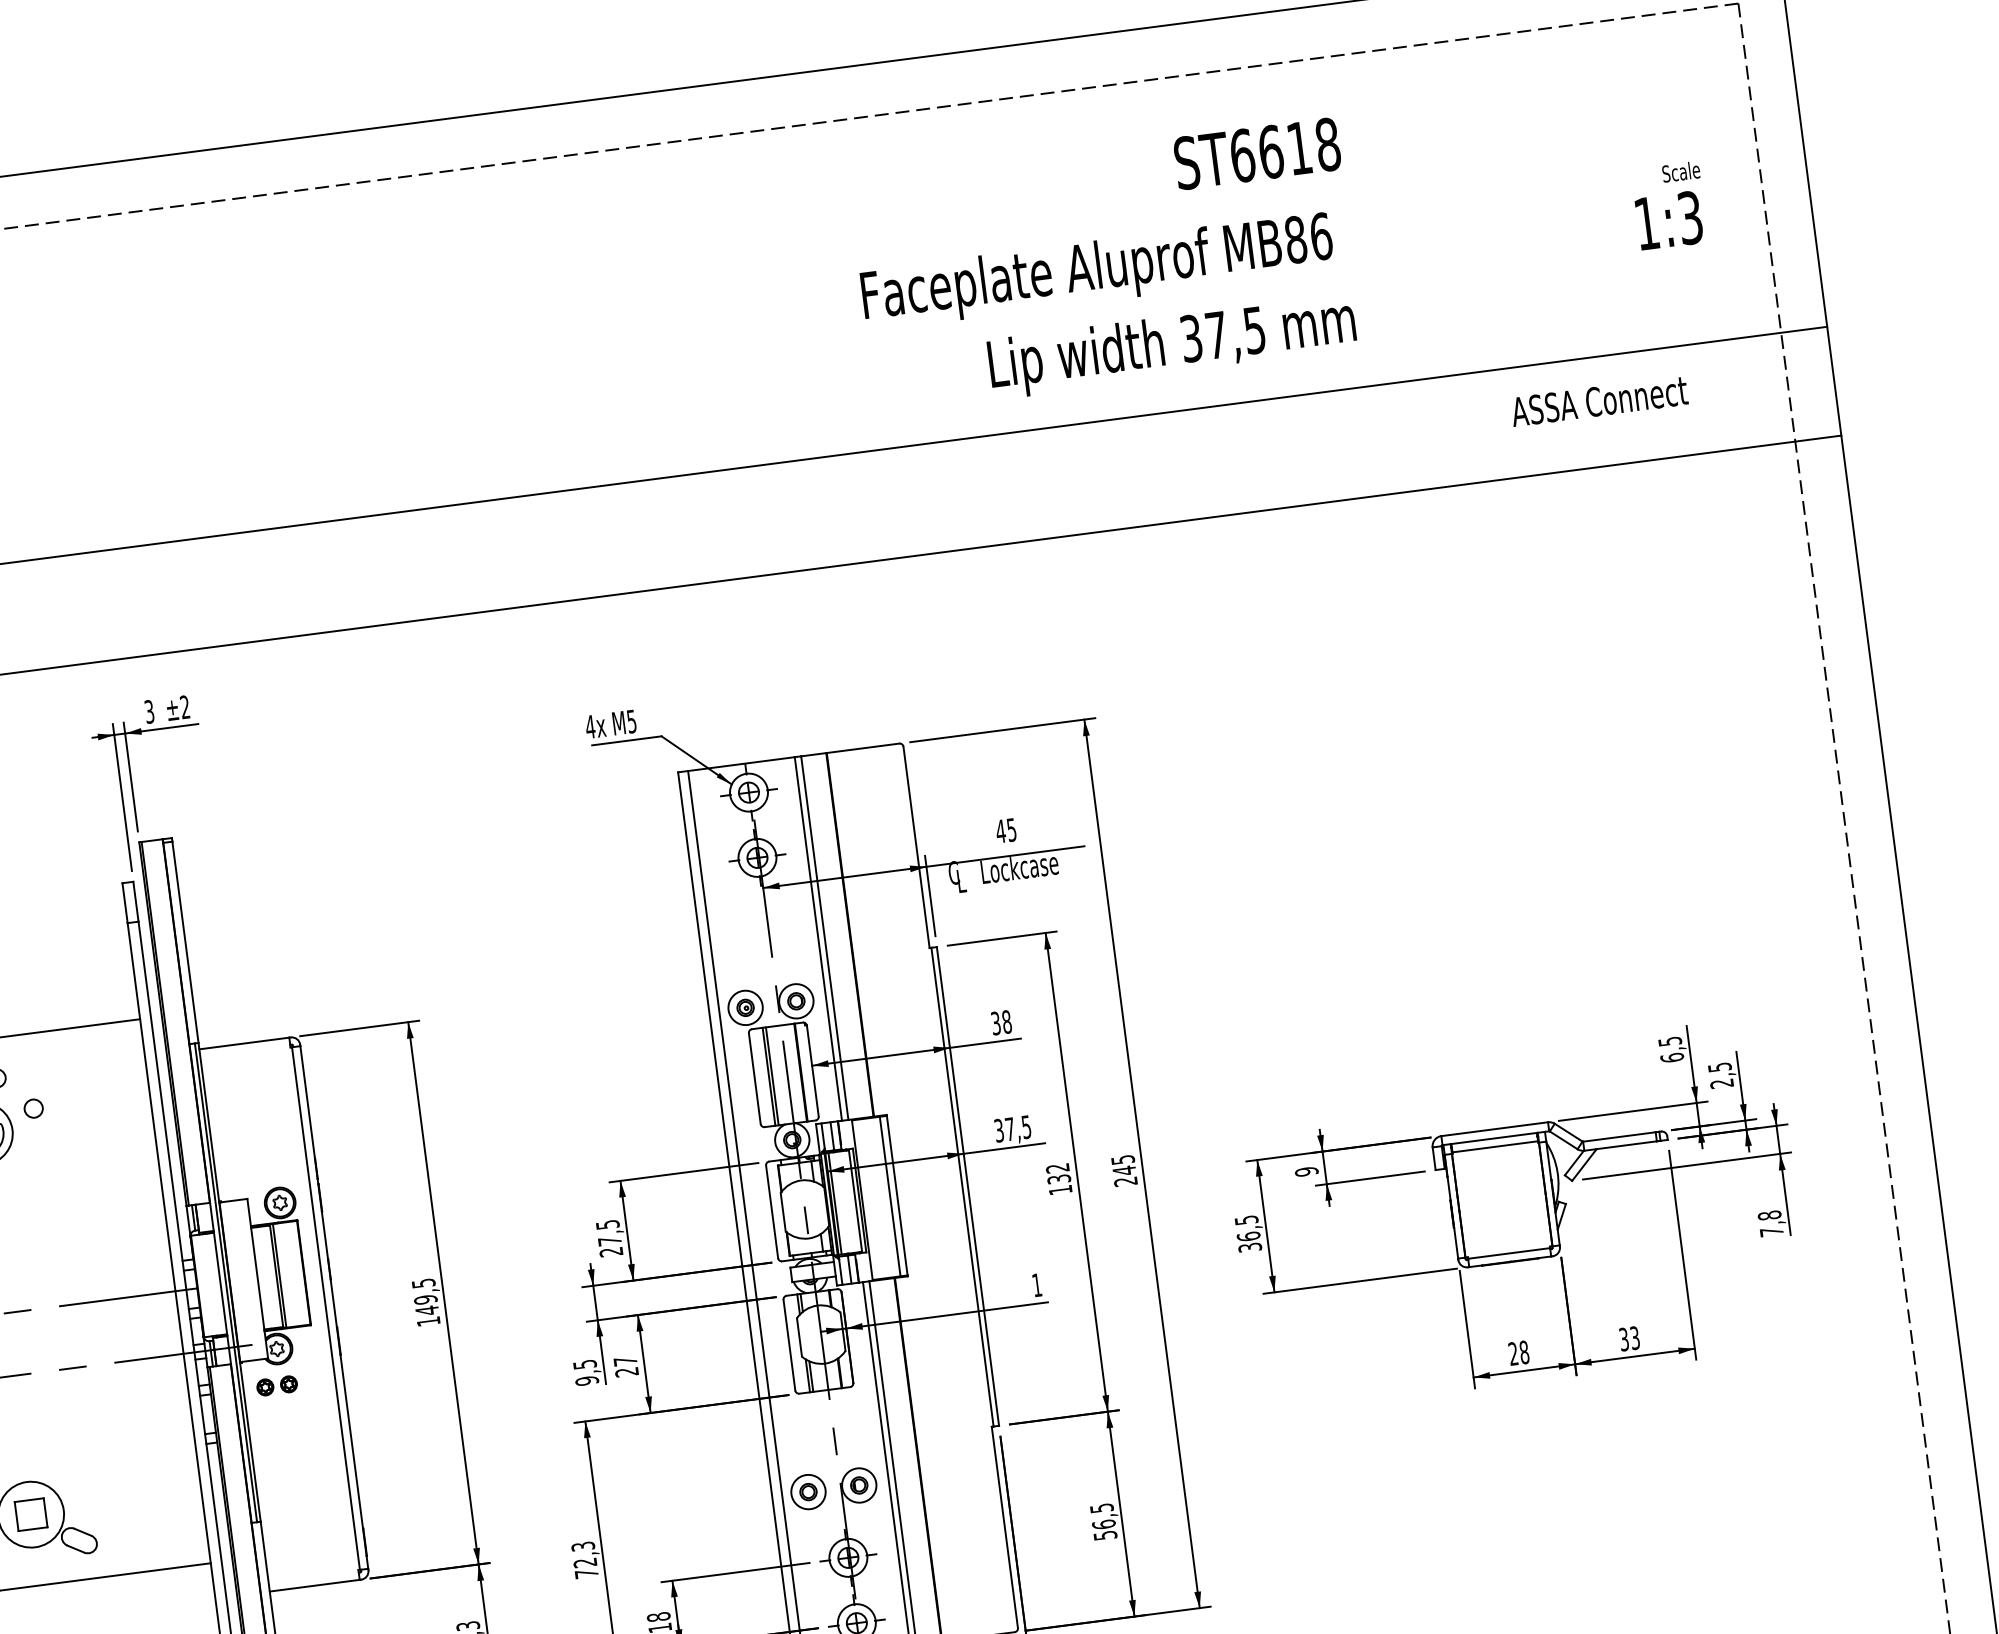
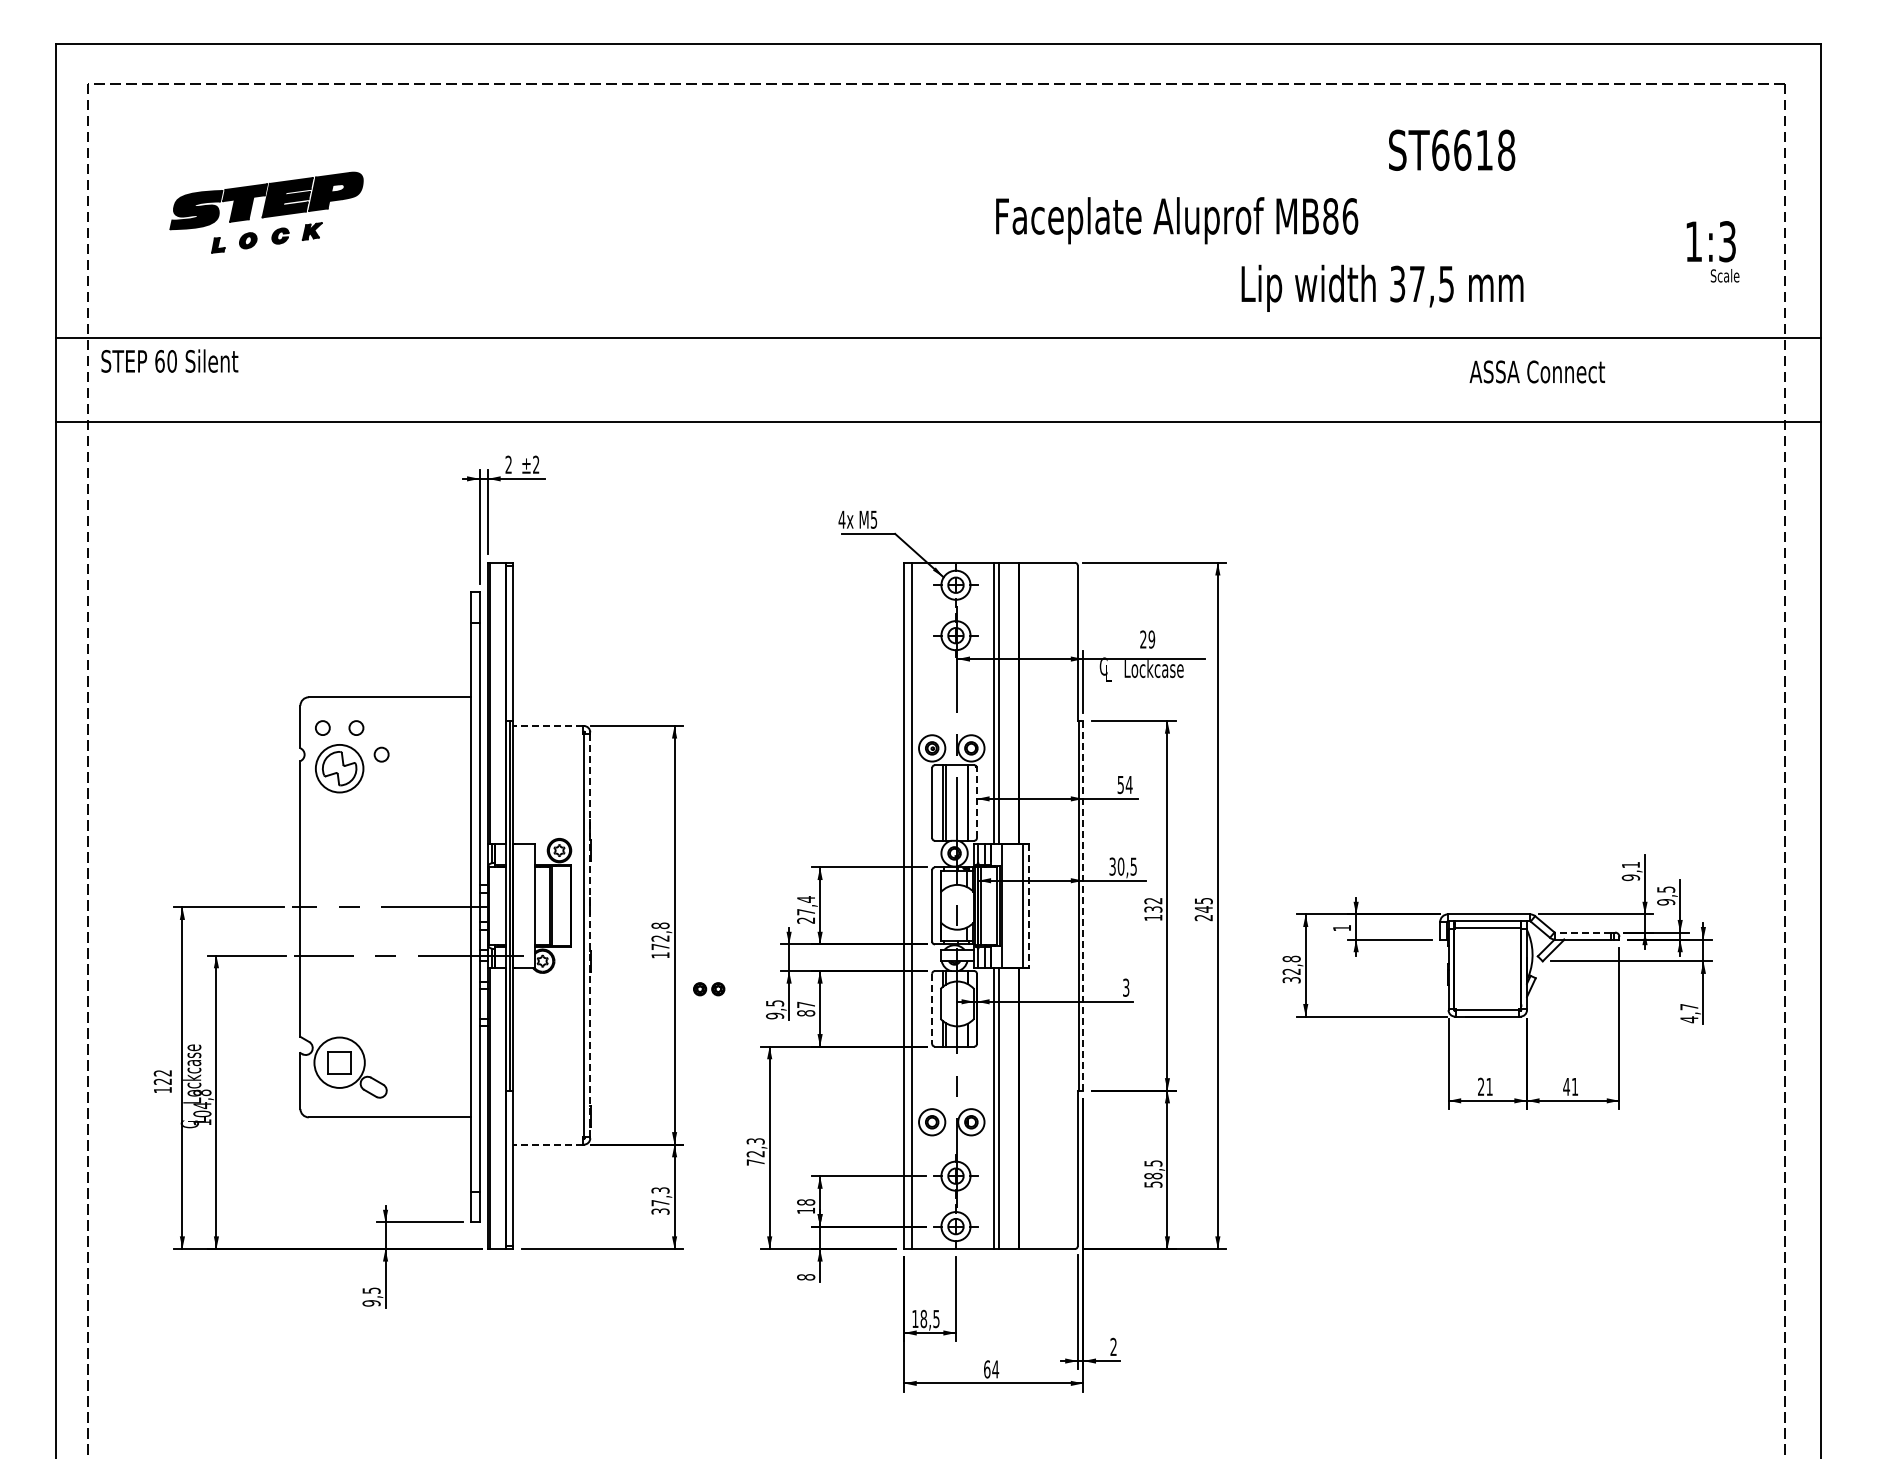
text: (1257, 152) -> (1452, 149), moved
text: (1680, 171) -> (1724, 275), moved
text: (1098, 270) -> (1177, 220), moved
text: (1172, 345) -> (1382, 287), moved
text: (1599, 400) -> (1537, 371), moved
text: (149, 711) -> (508, 464), 3 -> 2
text: (1006, 830) -> (1147, 639), 45 -> 29
text: (1002, 1022) -> (1125, 784), 38 -> 54
line: (244, 1042) -> (548, 725), solid -> dashed
text: (1670, 1049) -> (1630, 871), 6,5 -> 9,1
line: (812, 1070) -> (976, 802), solid -> dashed
text: (1722, 1083) -> (1666, 902), 2,5 -> 9,5
text: (1009, 1129) -> (1120, 866), 37,5 -> 30,5
line: (1618, 1136) -> (1582, 932), solid -> dashed
text: (1307, 1170) -> (1342, 927), 9 -> 1
line: (968, 1185) -> (1083, 905), solid -> dashed
line: (896, 1195) -> (1028, 905), solid -> dashed
text: (1770, 1223) -> (1689, 1013), 7,8 -> 4,7
text: (608, 1224) -> (806, 899), 27,5 -> 27,4
text: (1247, 1227) -> (1291, 964), 36,5 -> 32,8
text: (1037, 1284) -> (1126, 987), 1 -> 3
text: (425, 1297) -> (660, 936), 149,5 -> 172,8
line: (334, 1307) -> (590, 935), solid -> dashed
text: (1629, 1338) -> (1570, 1086), 33 -> 41
line: (789, 1345) -> (932, 1009), solid -> dashed
text: (1524, 1352) -> (1489, 1086), 28 -> 21
text: (627, 1372) -> (806, 1013), 27 -> 87
part: (277, 1386) -> (709, 989), moved
text: (1104, 1523) -> (1153, 1175), 56,5 -> 58,5
line: (315, 1585) -> (548, 1144), solid -> dashed

